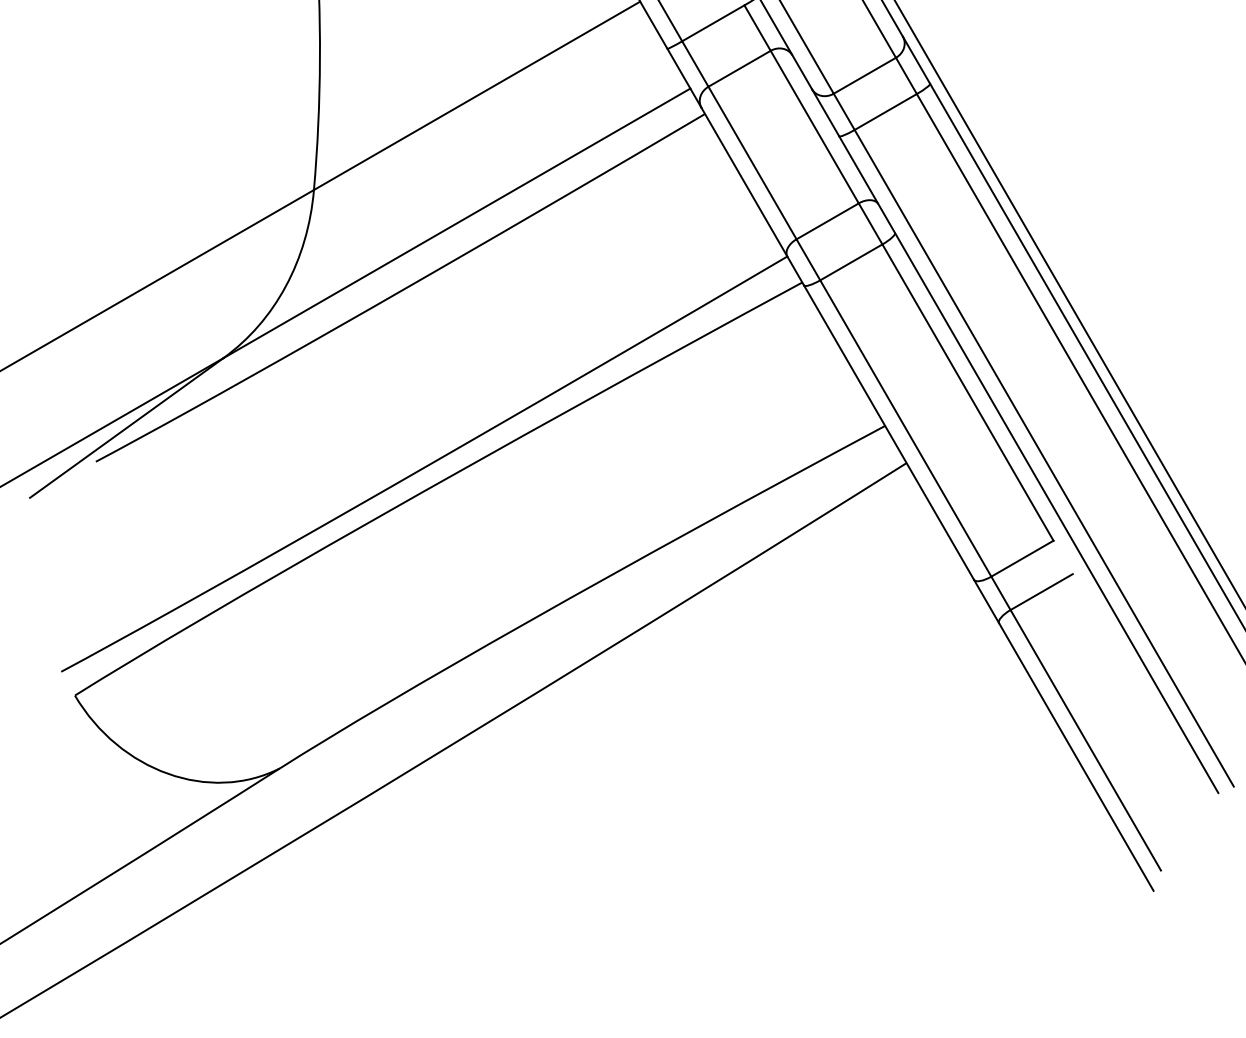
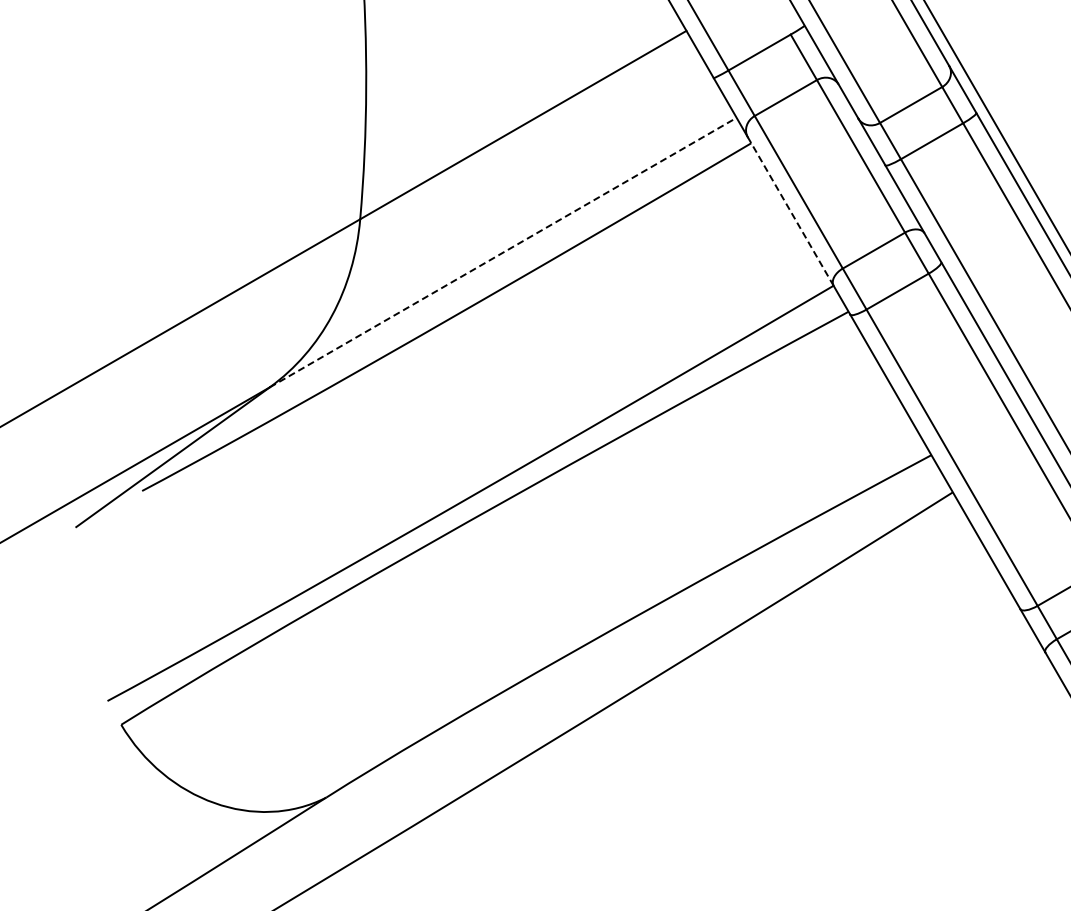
line: (744, 182) -> (790, 211), solid -> dashed
line: (456, 223) -> (502, 252), solid -> dashed

